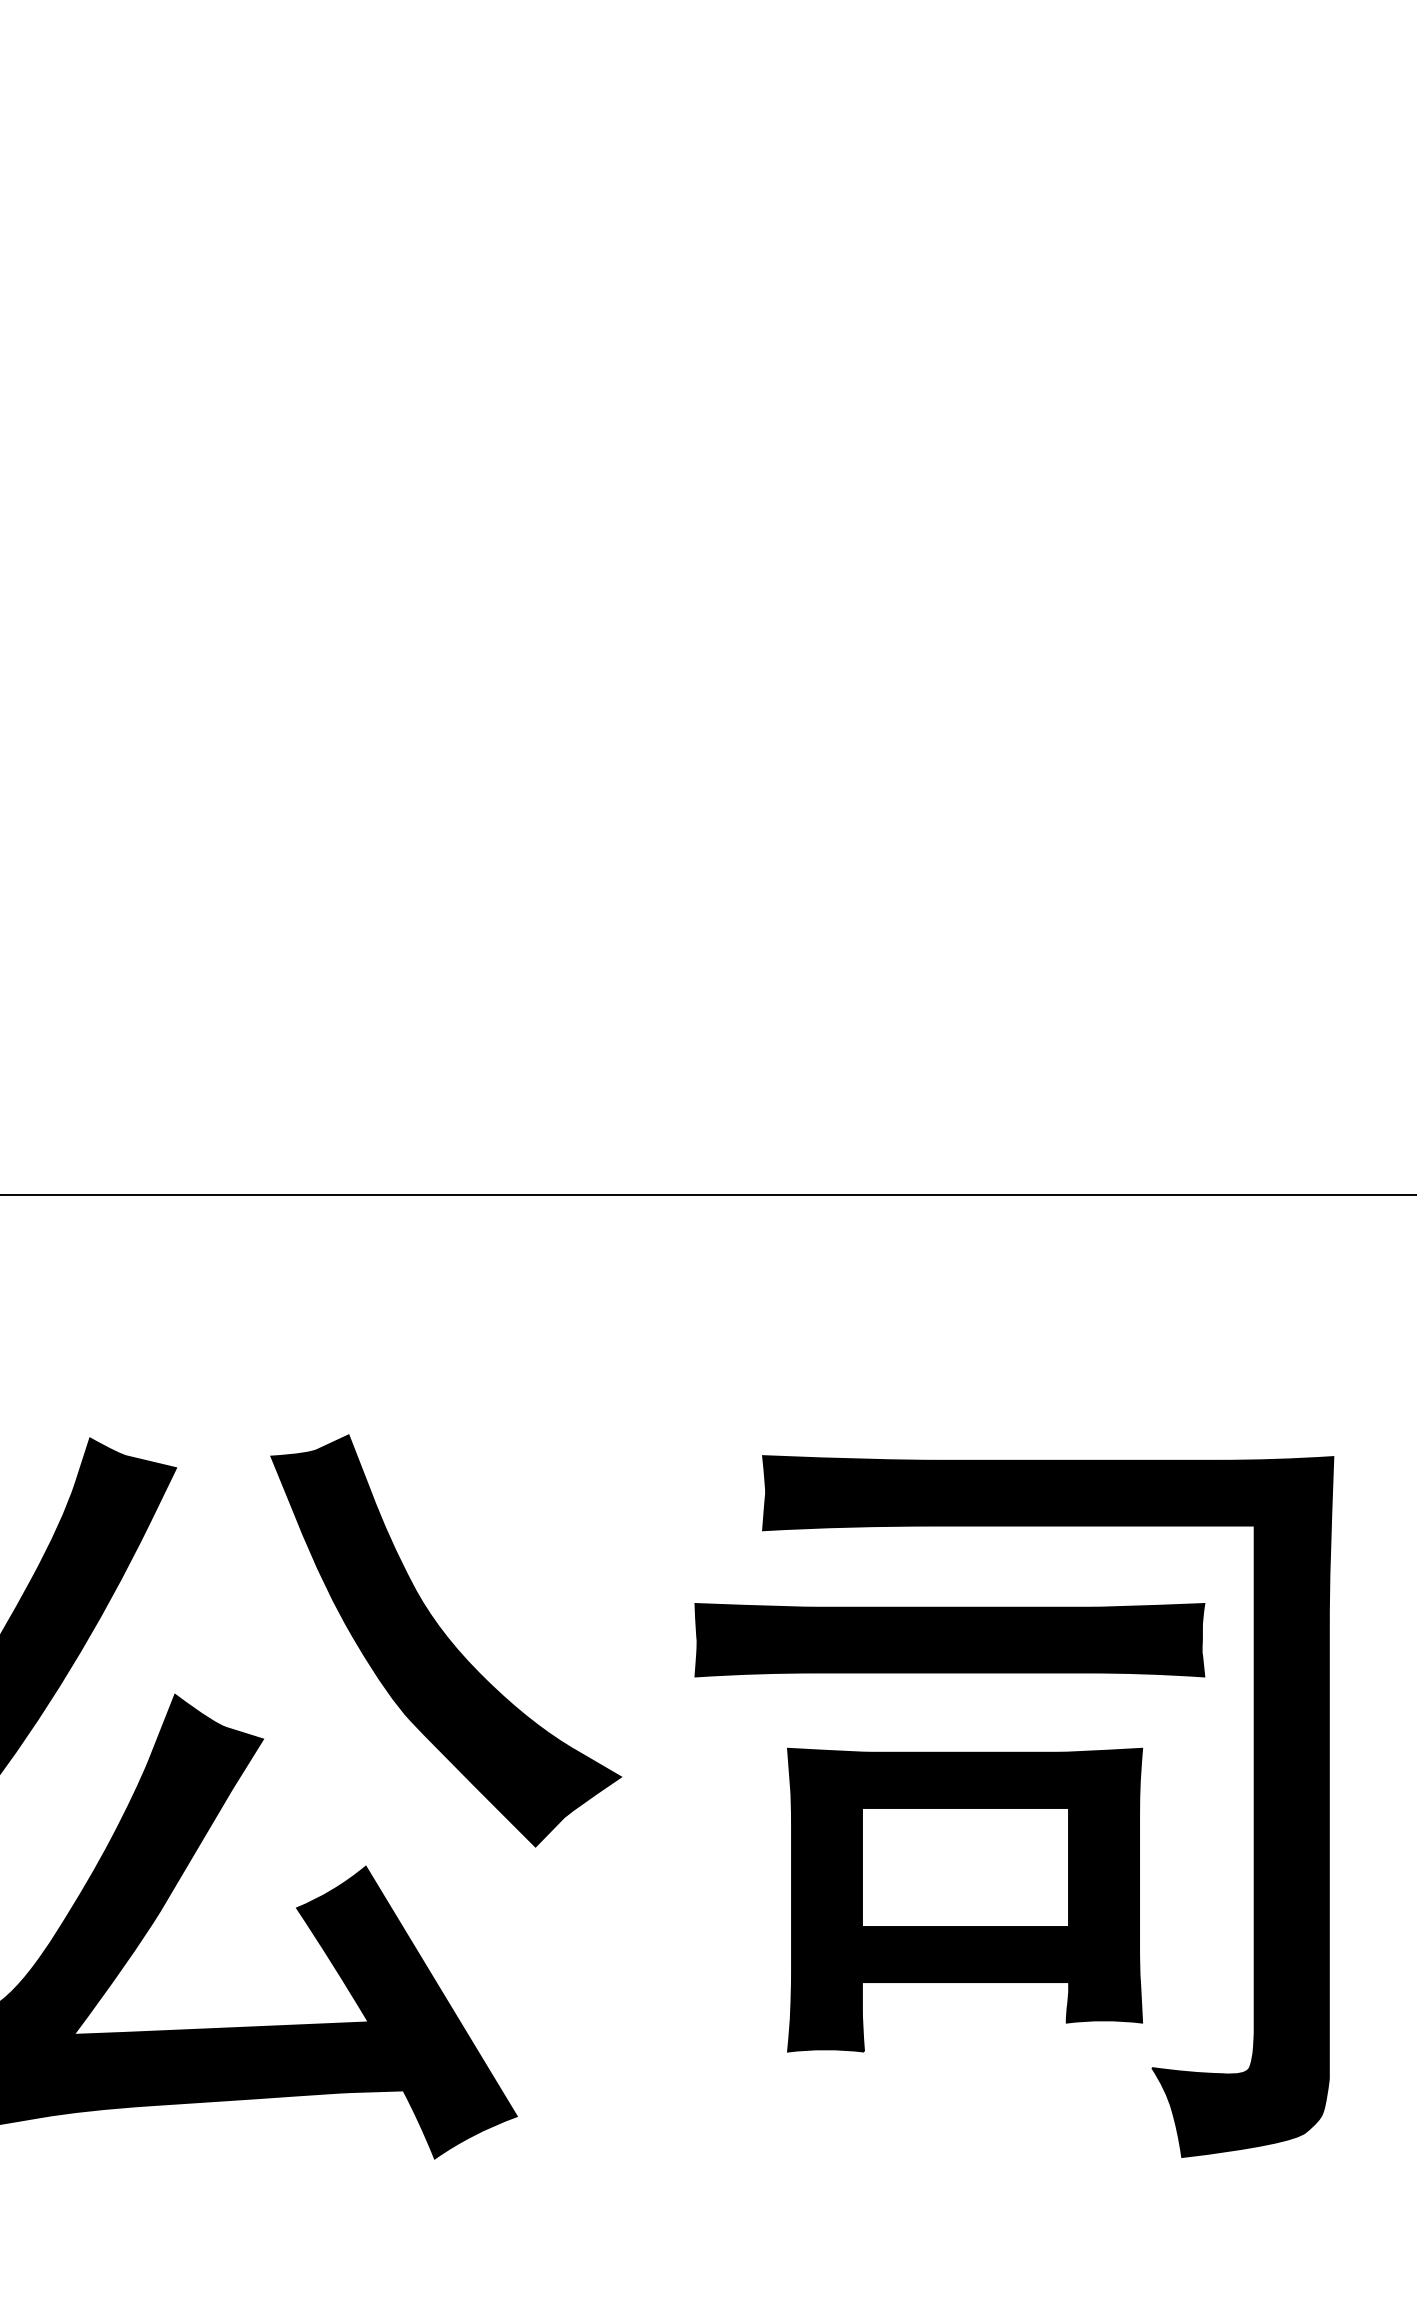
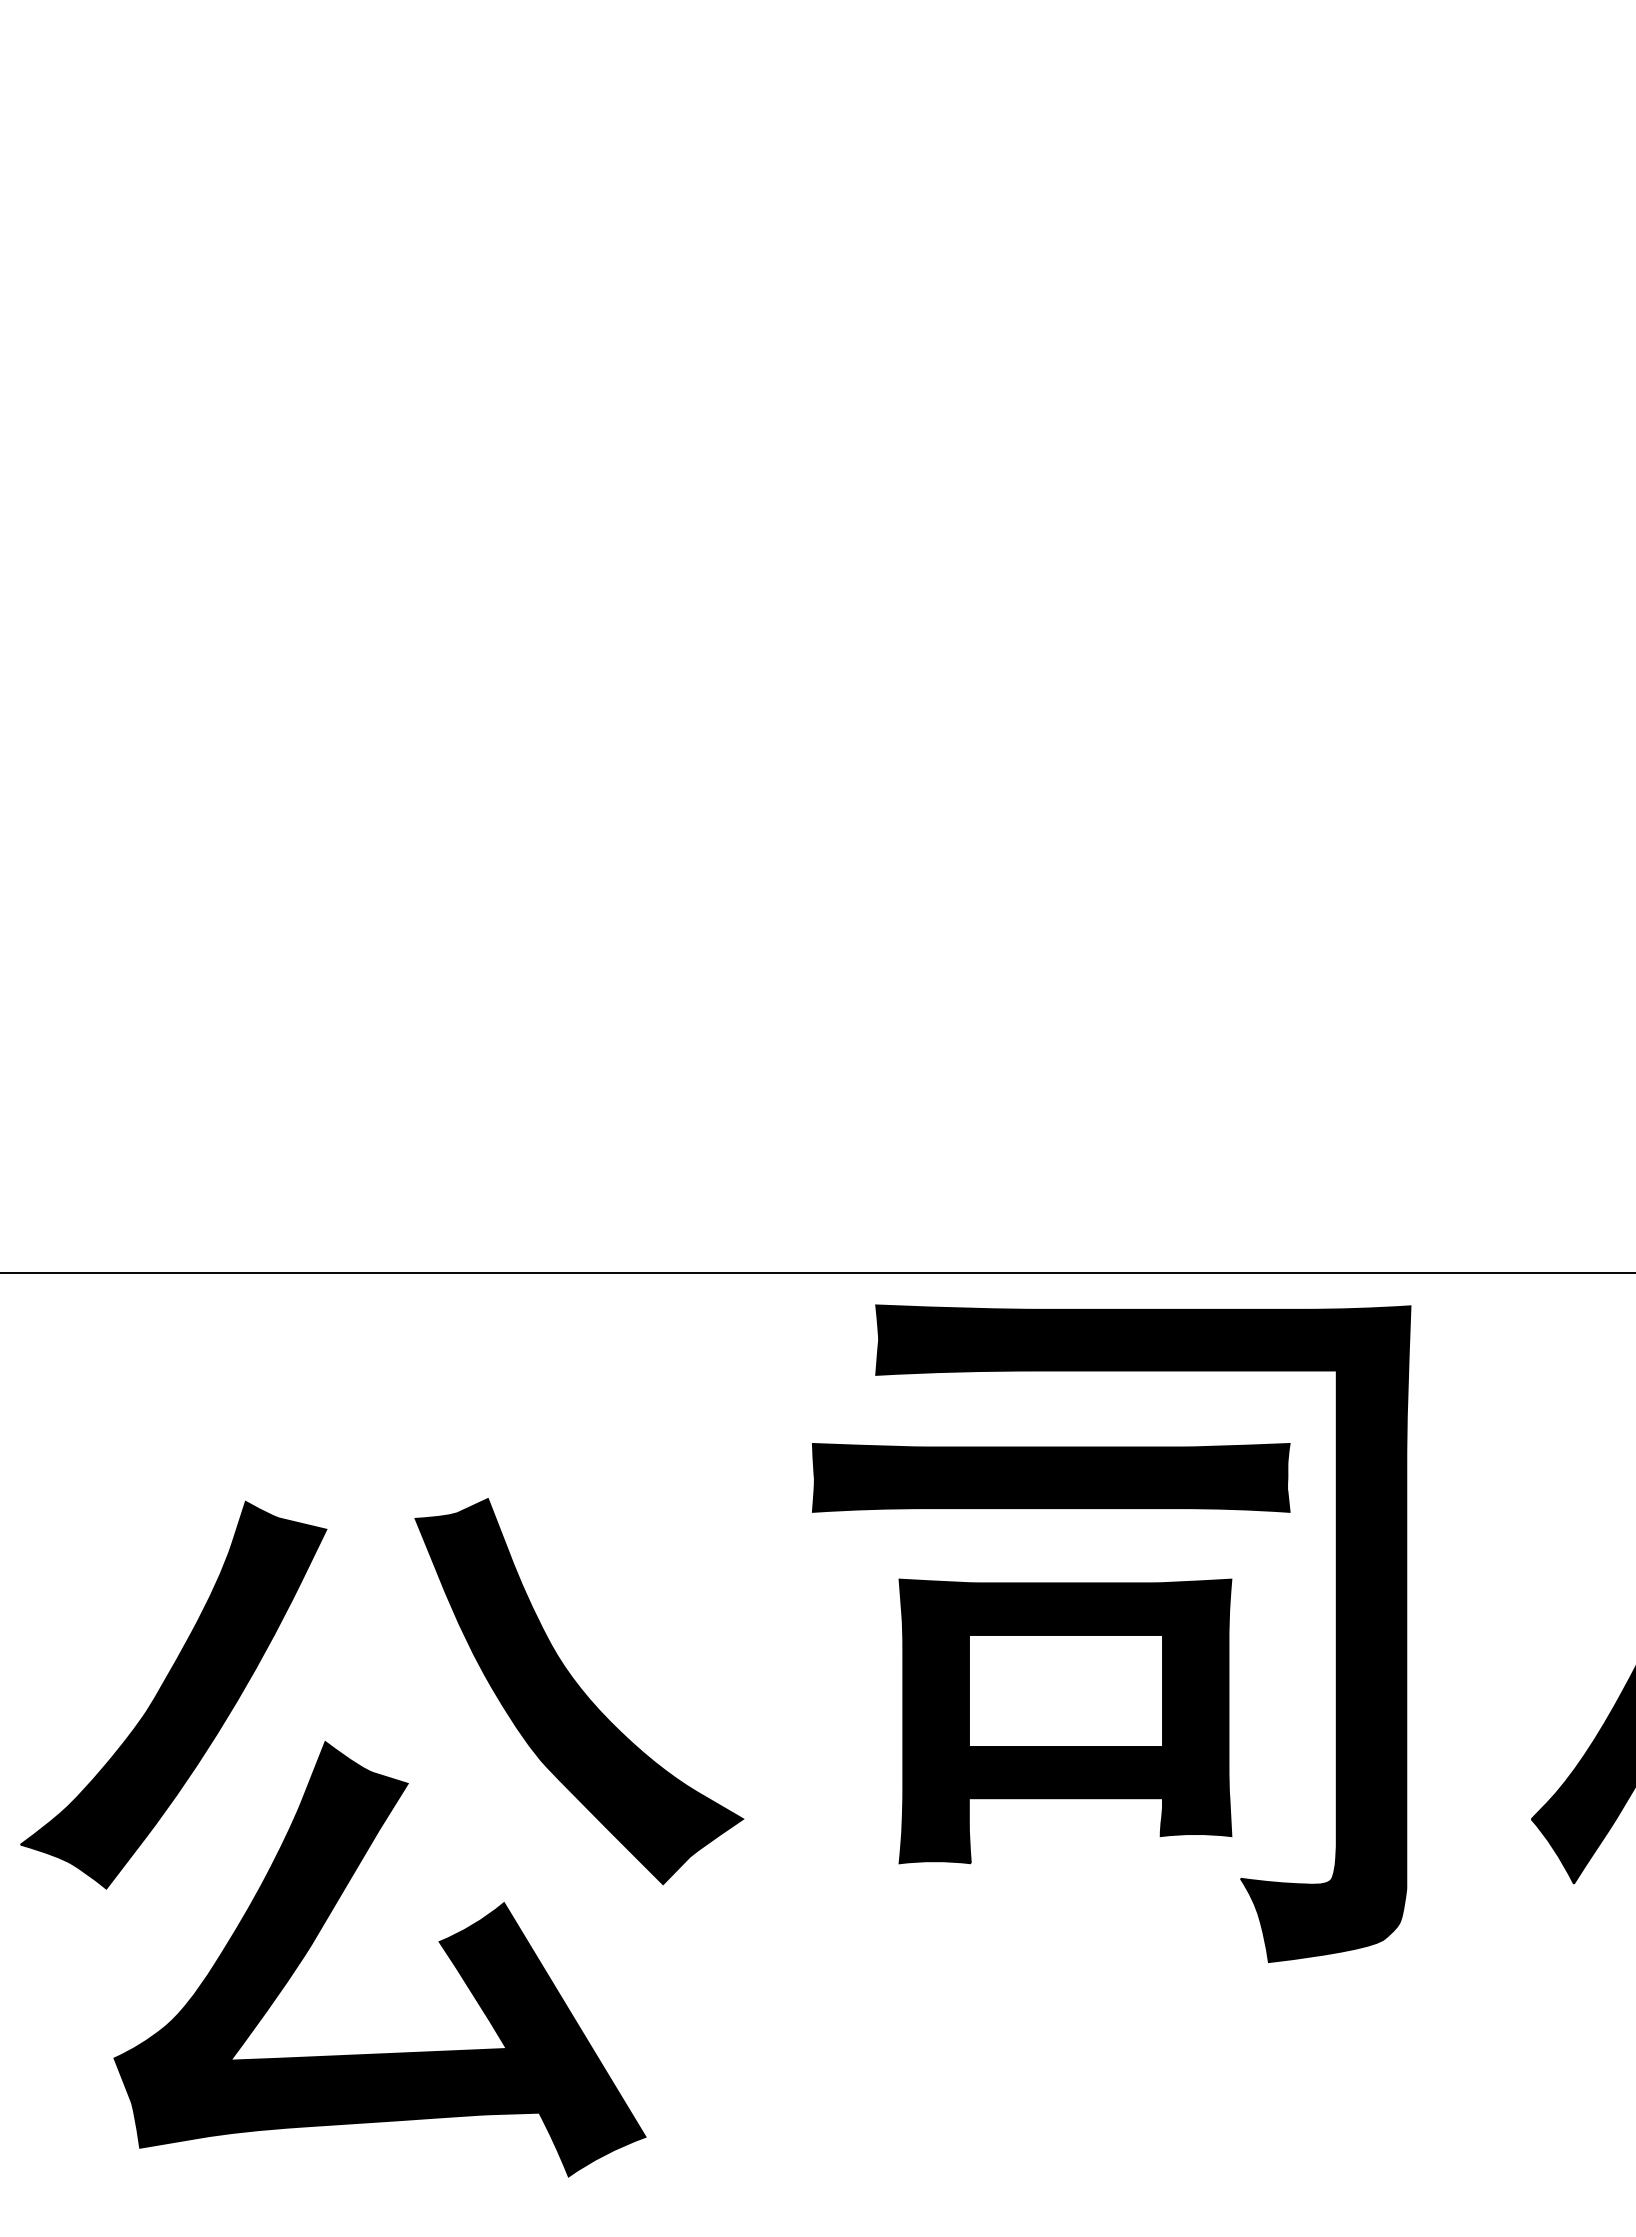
part: (1014, 1806) -> (1111, 1633), moved

